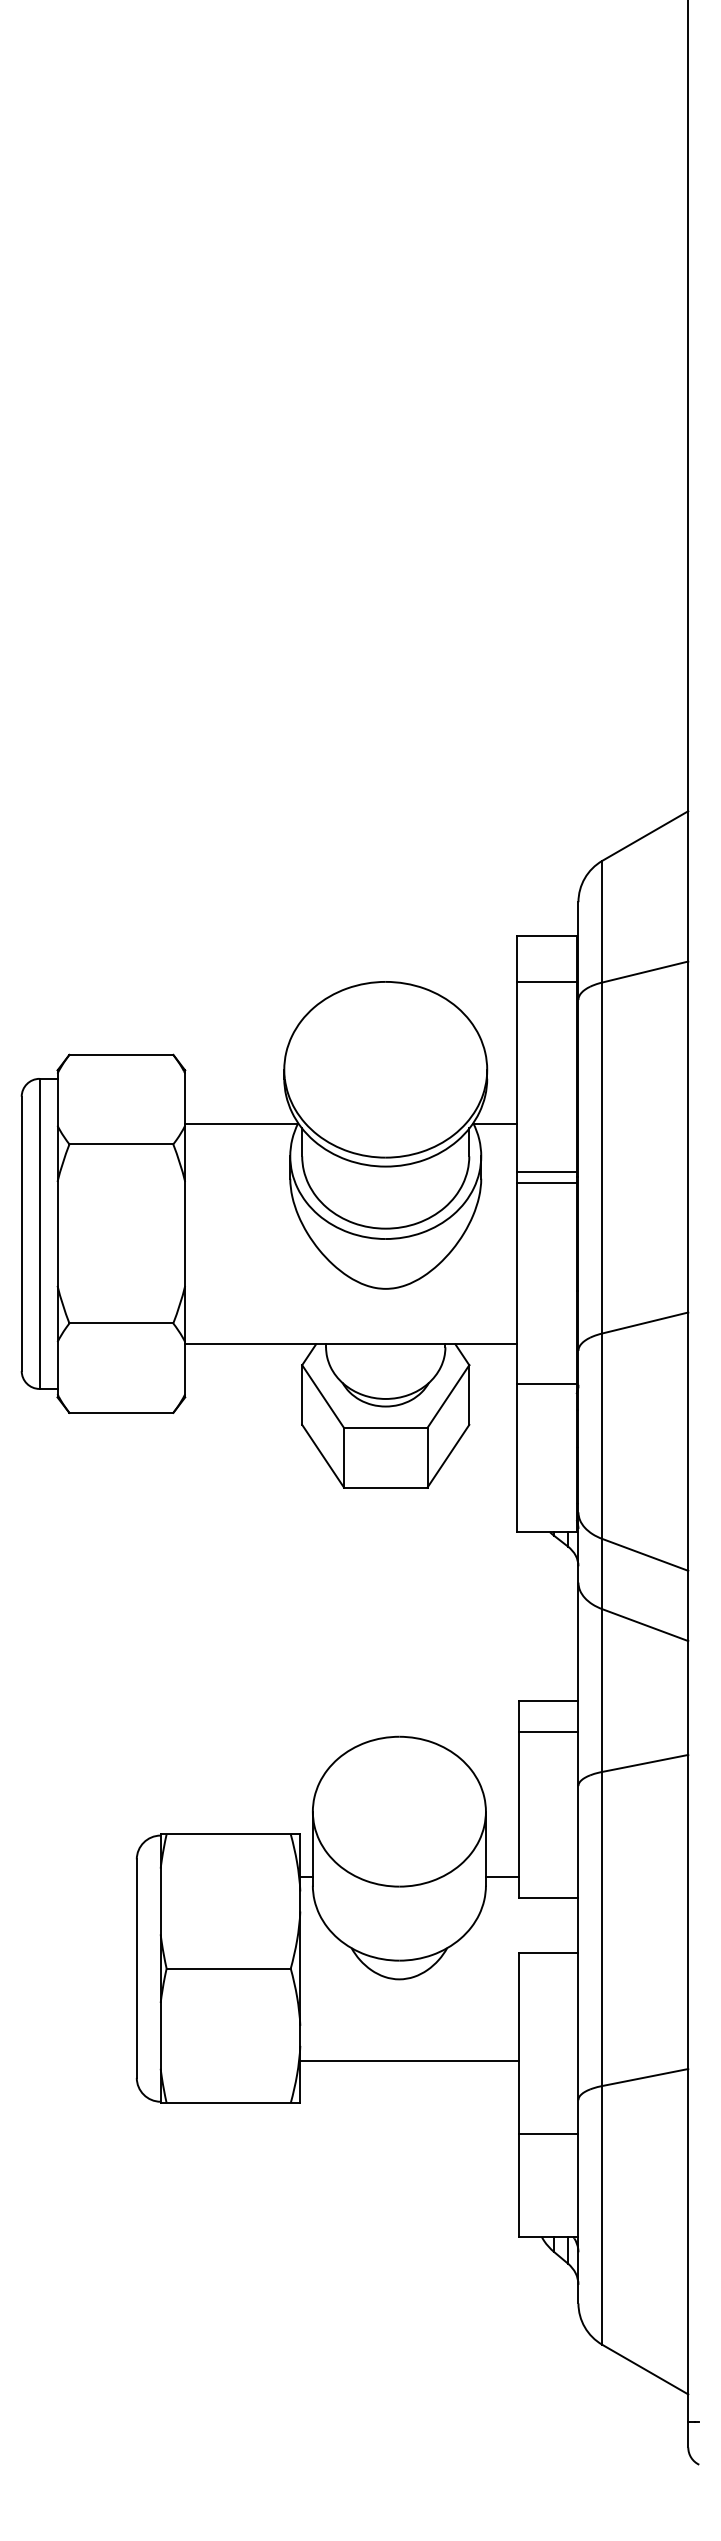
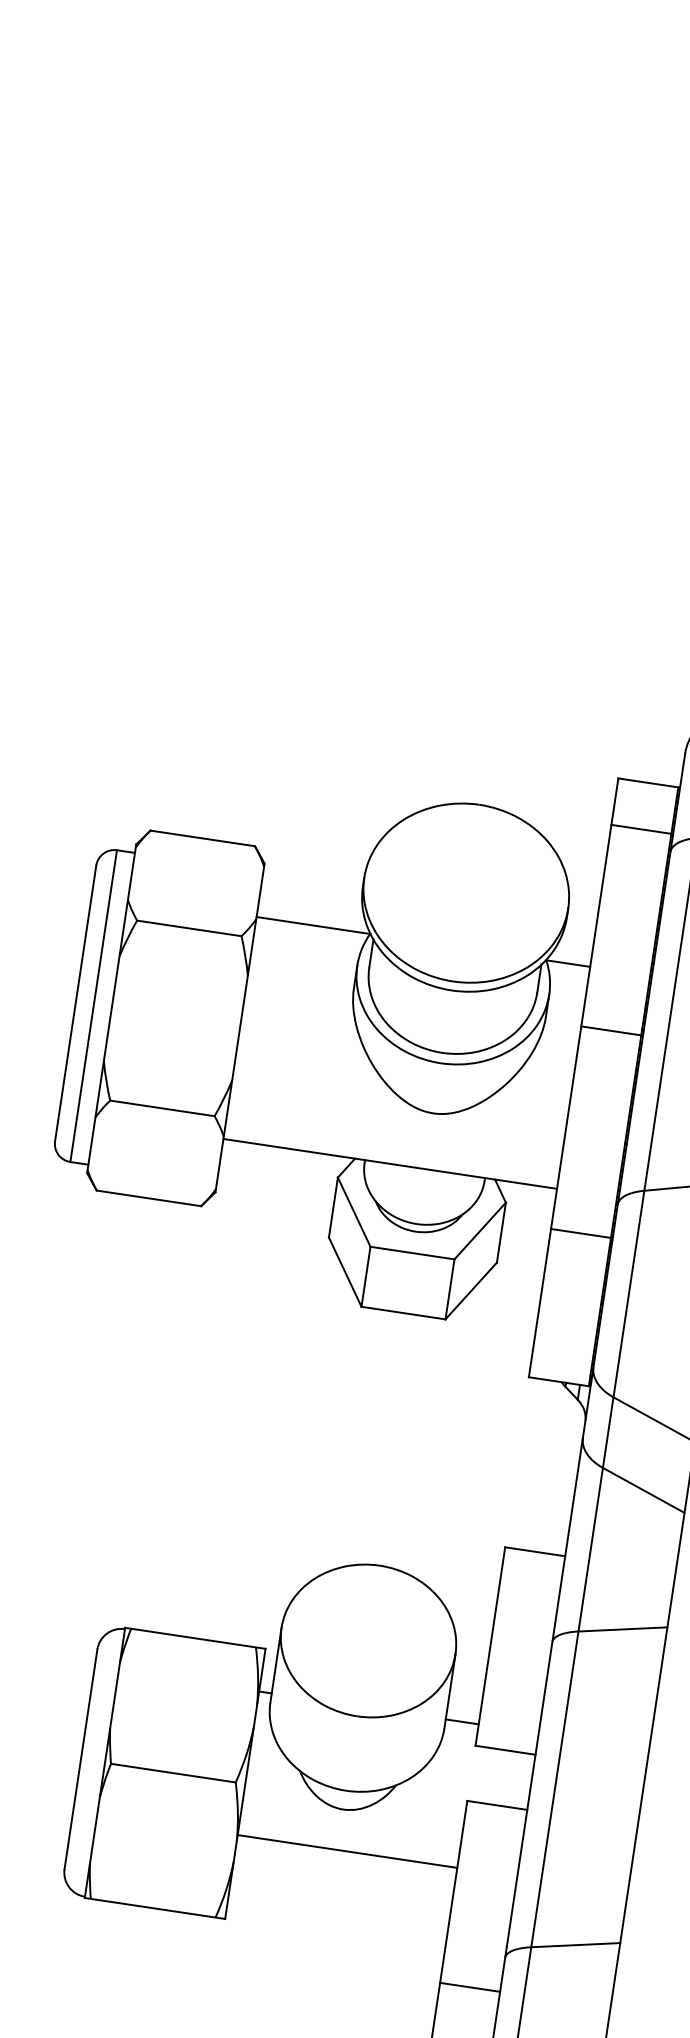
line: (546, 1171) -> (612, 1019), removed
line: (548, 1731) -> (530, 1582), removed
line: (409, 2060) -> (347, 1851), moved

